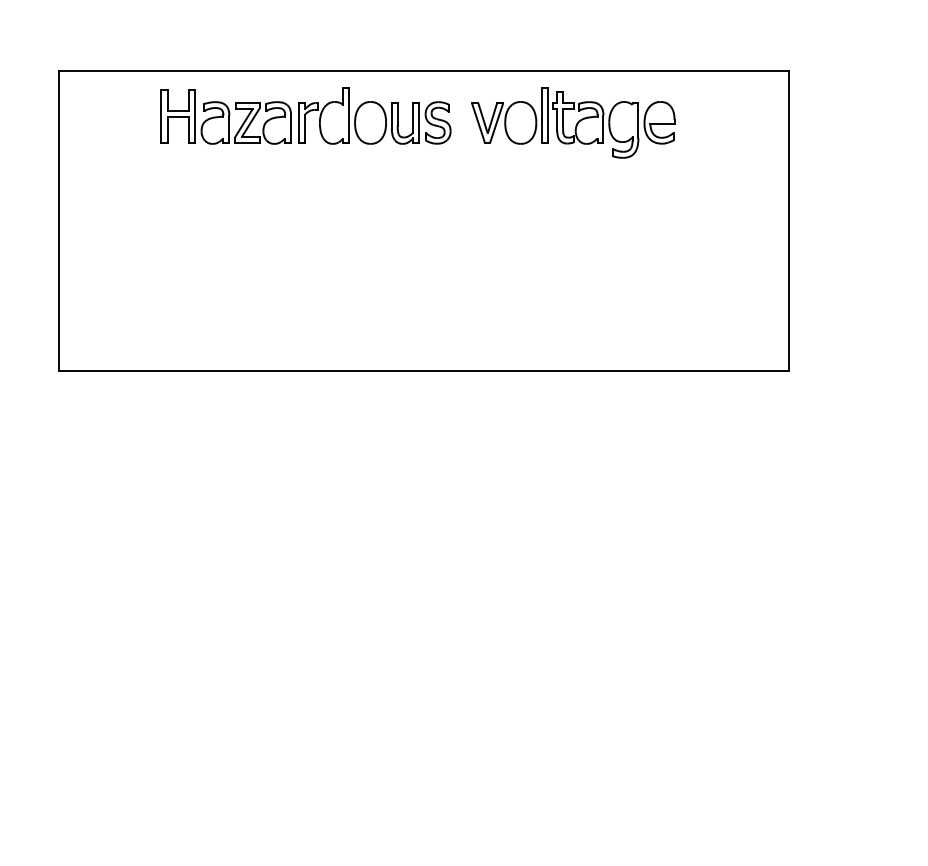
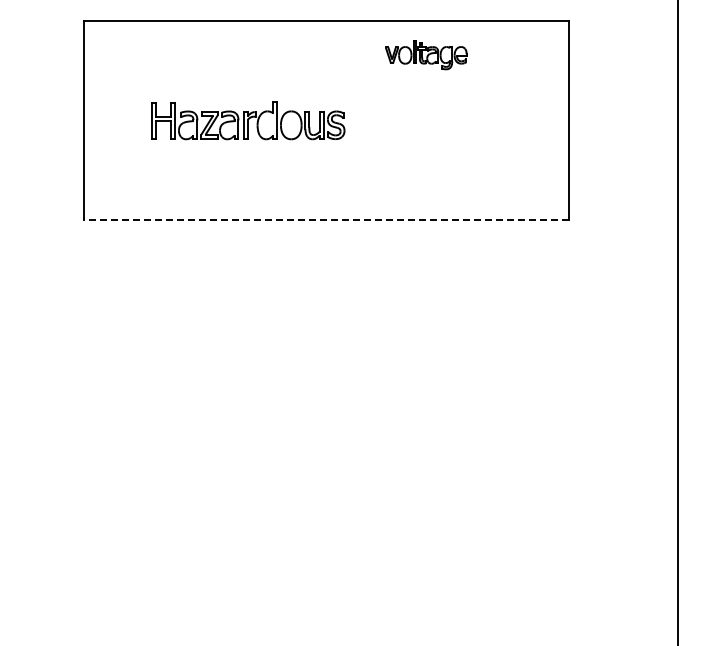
part: (306, 115) -> (248, 120), moved
part: (573, 123) -> (426, 55), size x0.6
line: (423, 369) -> (326, 219), solid -> dashed

